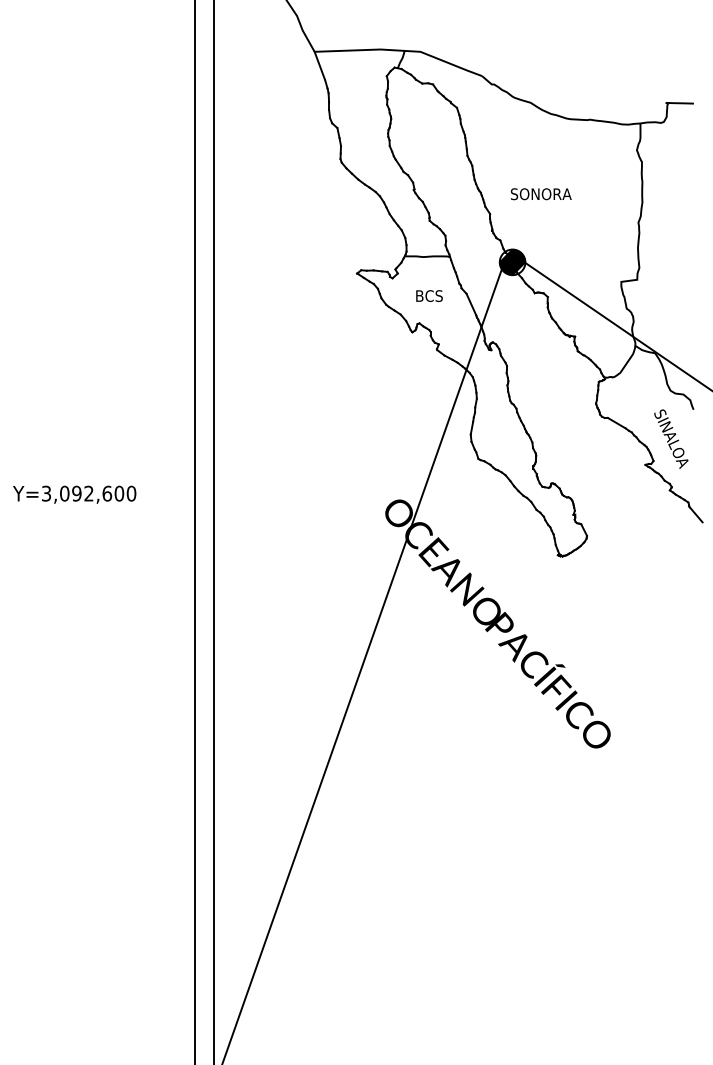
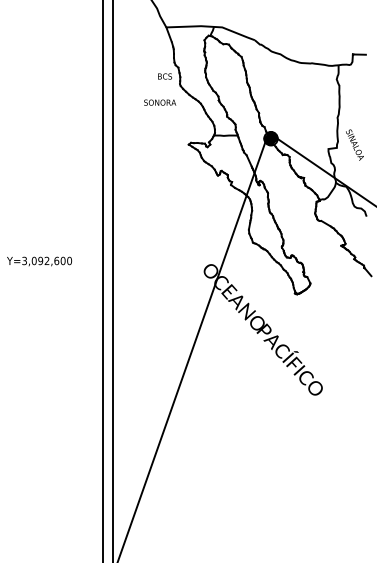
text: (541, 193) -> (160, 102), moved
text: (428, 296) -> (164, 76), moved
text: (670, 437) -> (354, 144), moved

